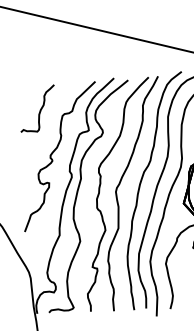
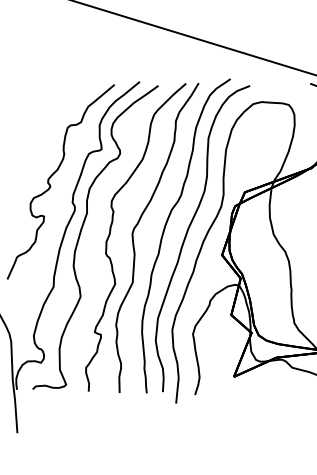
part: (37, 109) -> (34, 116), removed

